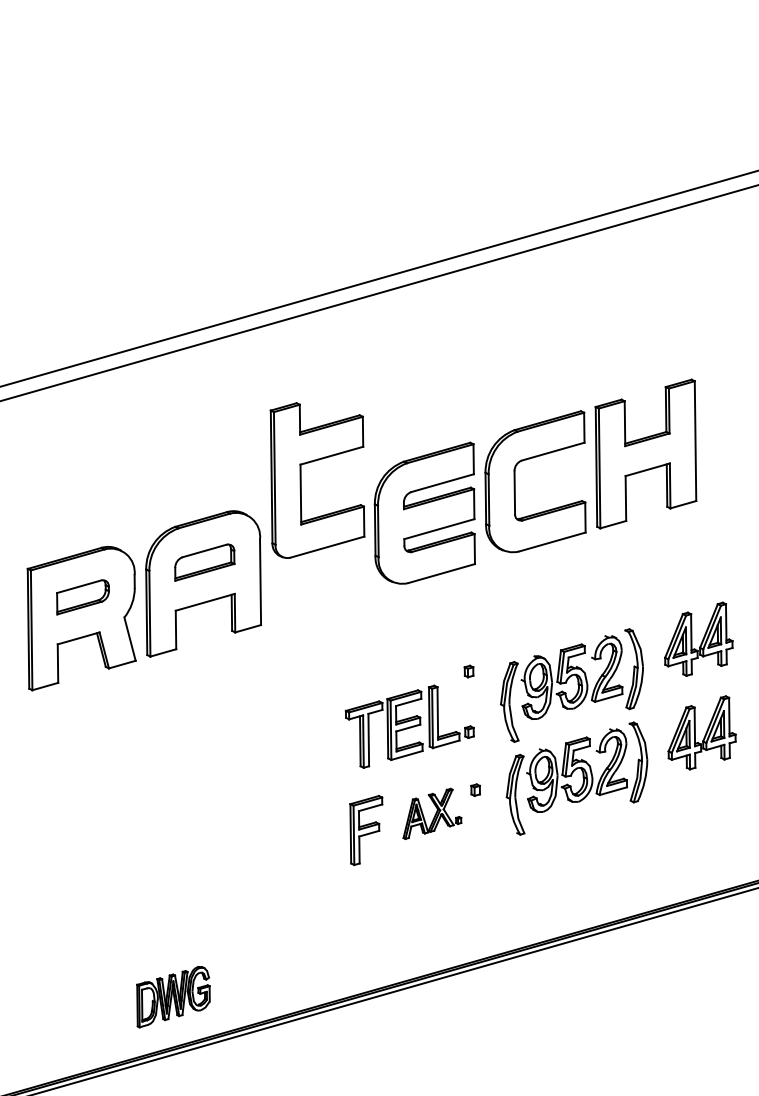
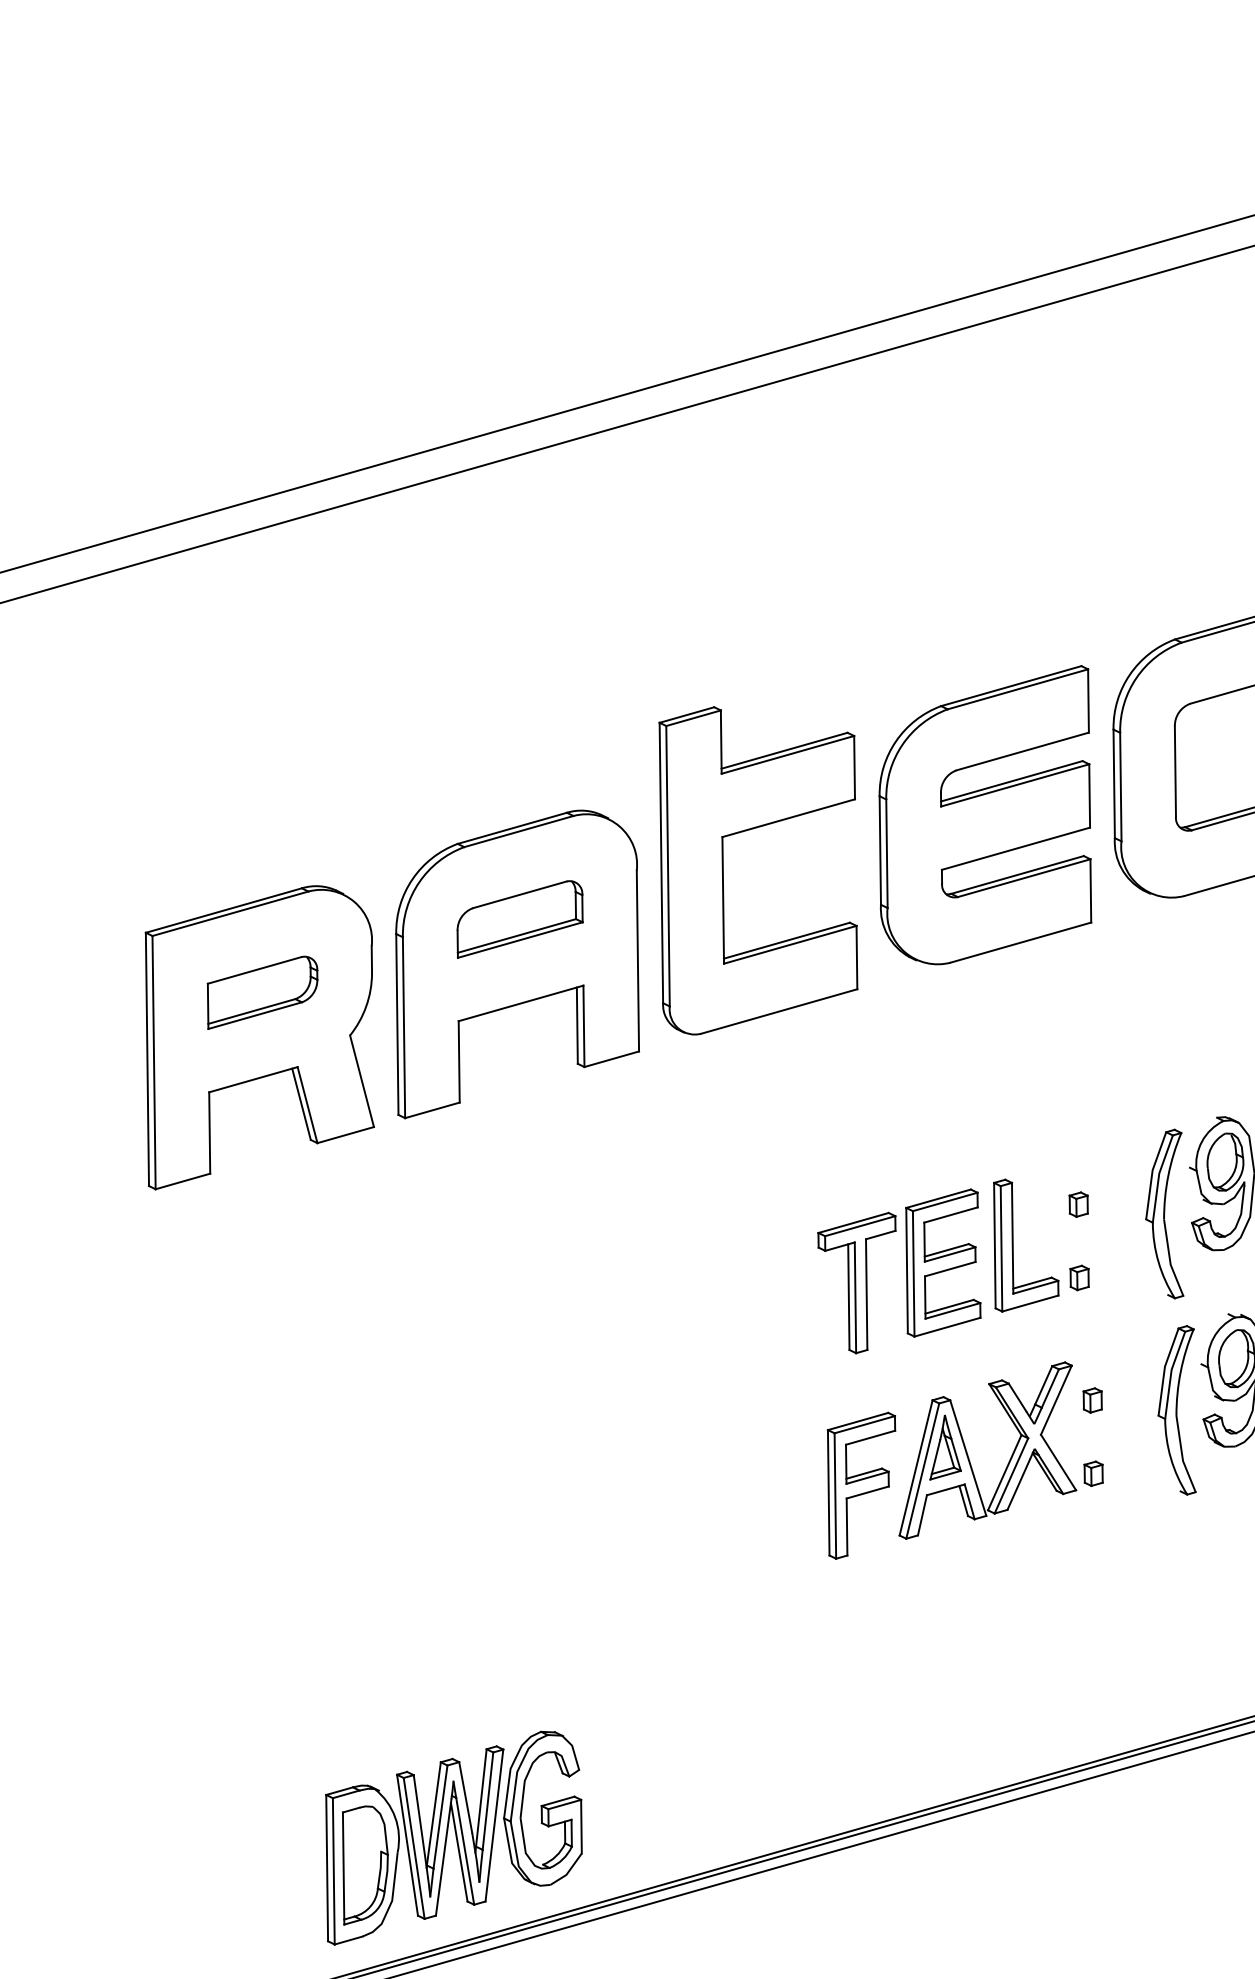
part: (301, 480) -> (724, 870), moved
part: (468, 671) -> (1077, 1204), moved
part: (432, 813) -> (1001, 1449), size x1.67
part: (173, 996) -> (453, 1836), size x1.67

